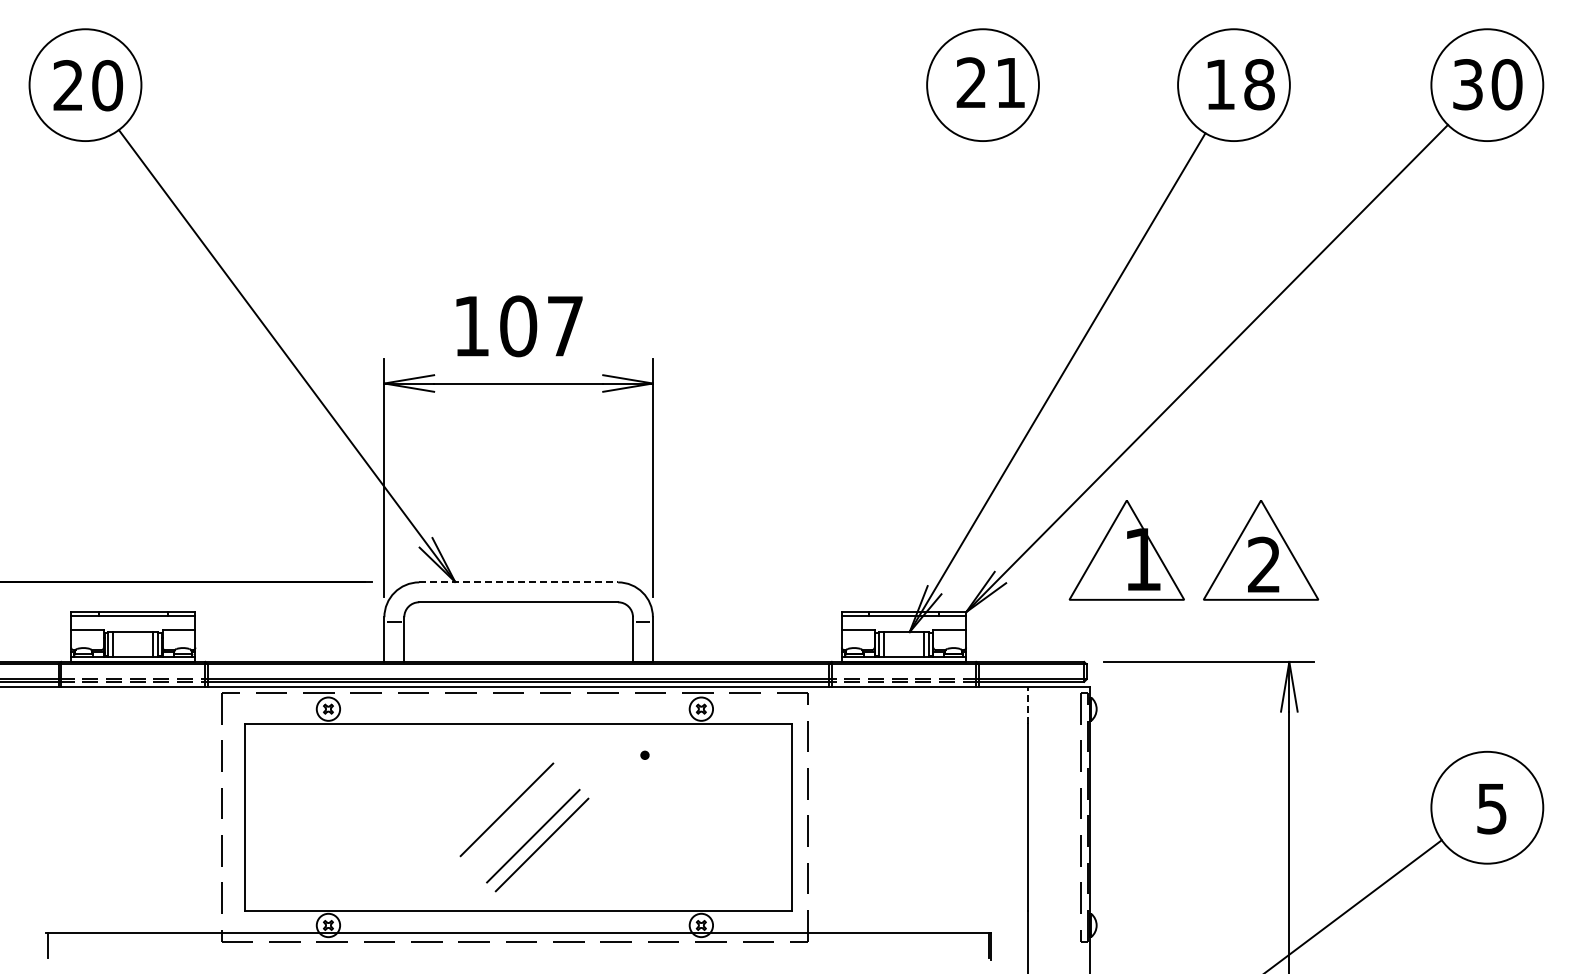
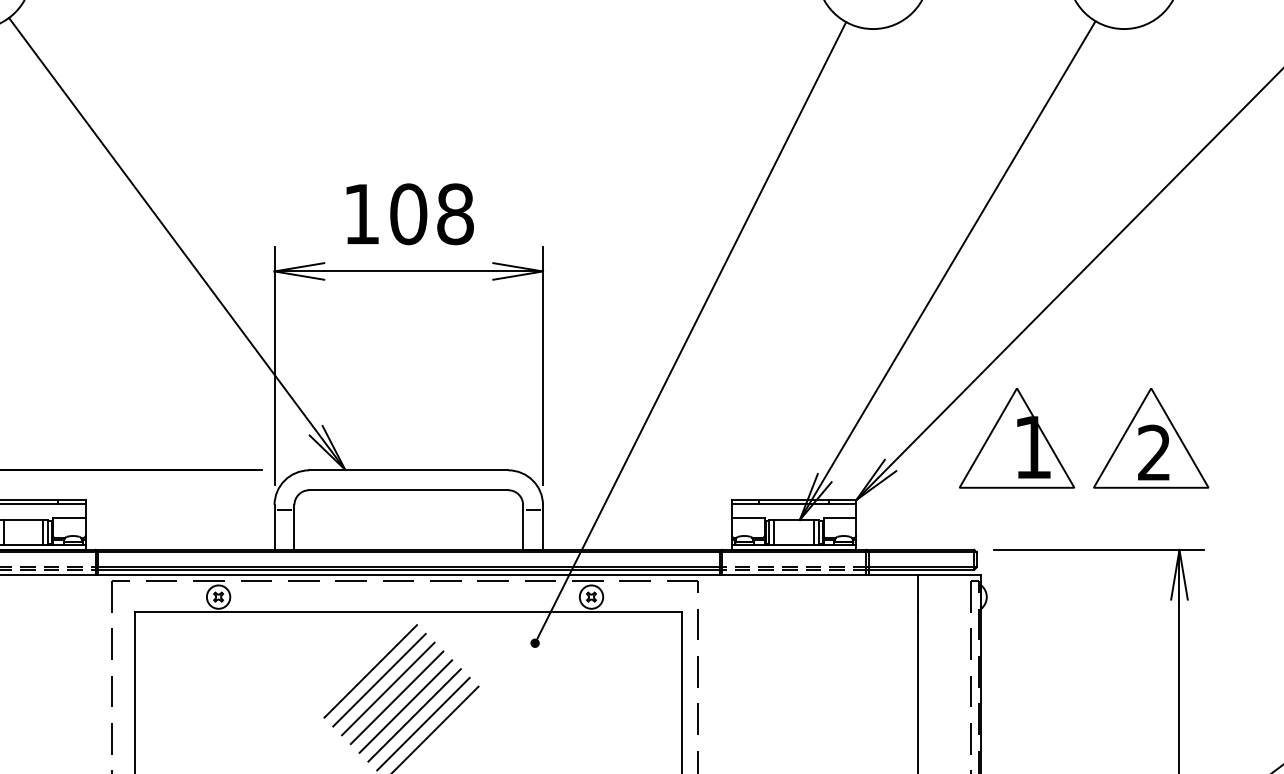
text: (565, 326) -> (455, 214), 107 -> 108
line: (800, 444) -> (690, 332), added
line: (519, 582) -> (409, 470), dashed -> solid
line: (1028, 705) -> (918, 593), dashed -> solid
line: (480, 783) -> (370, 671), added
line: (489, 792) -> (379, 680), added
line: (497, 800) -> (387, 688), added
line: (515, 818) -> (405, 706), added
line: (524, 827) -> (414, 715), added

